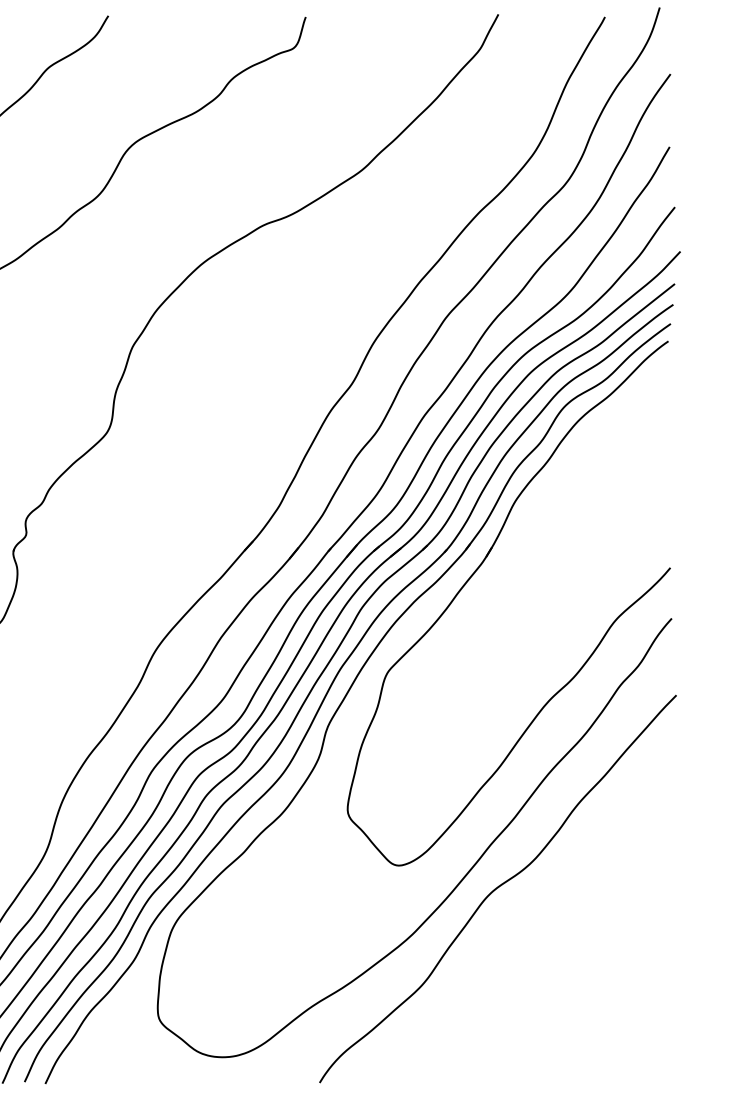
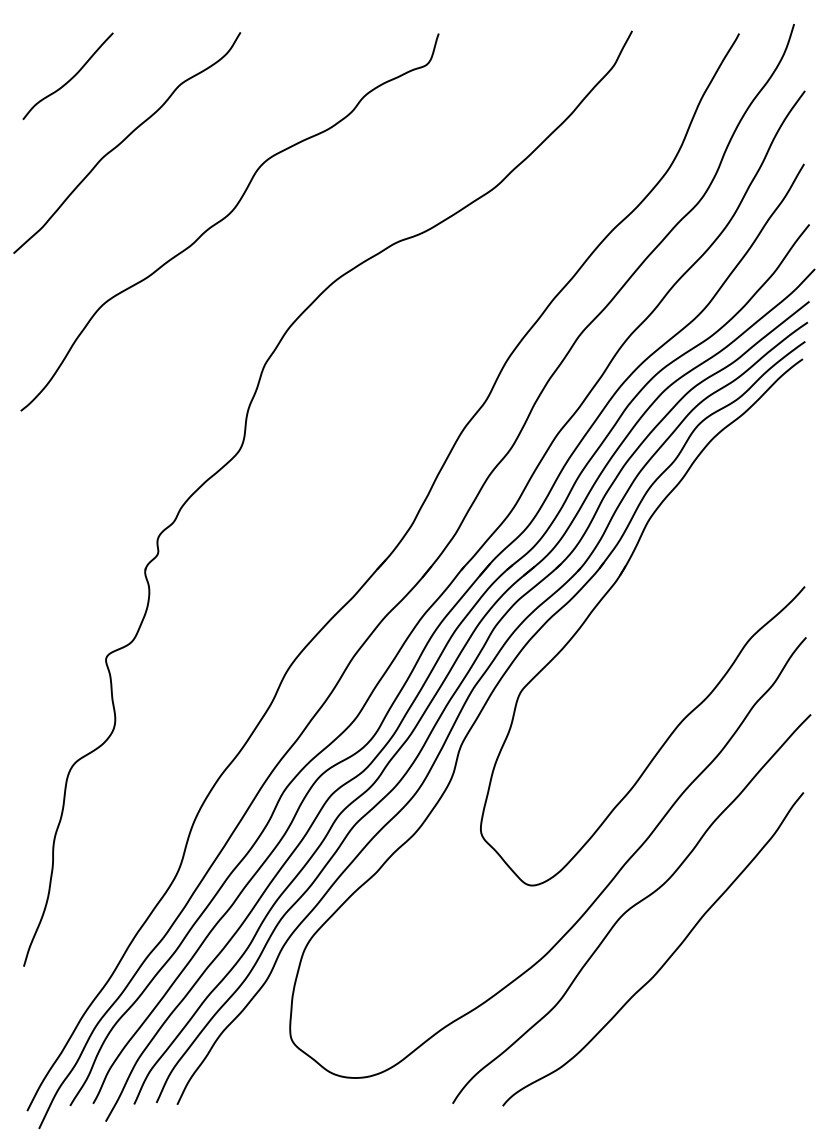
curve: (532, 939) -> (666, 959), added

